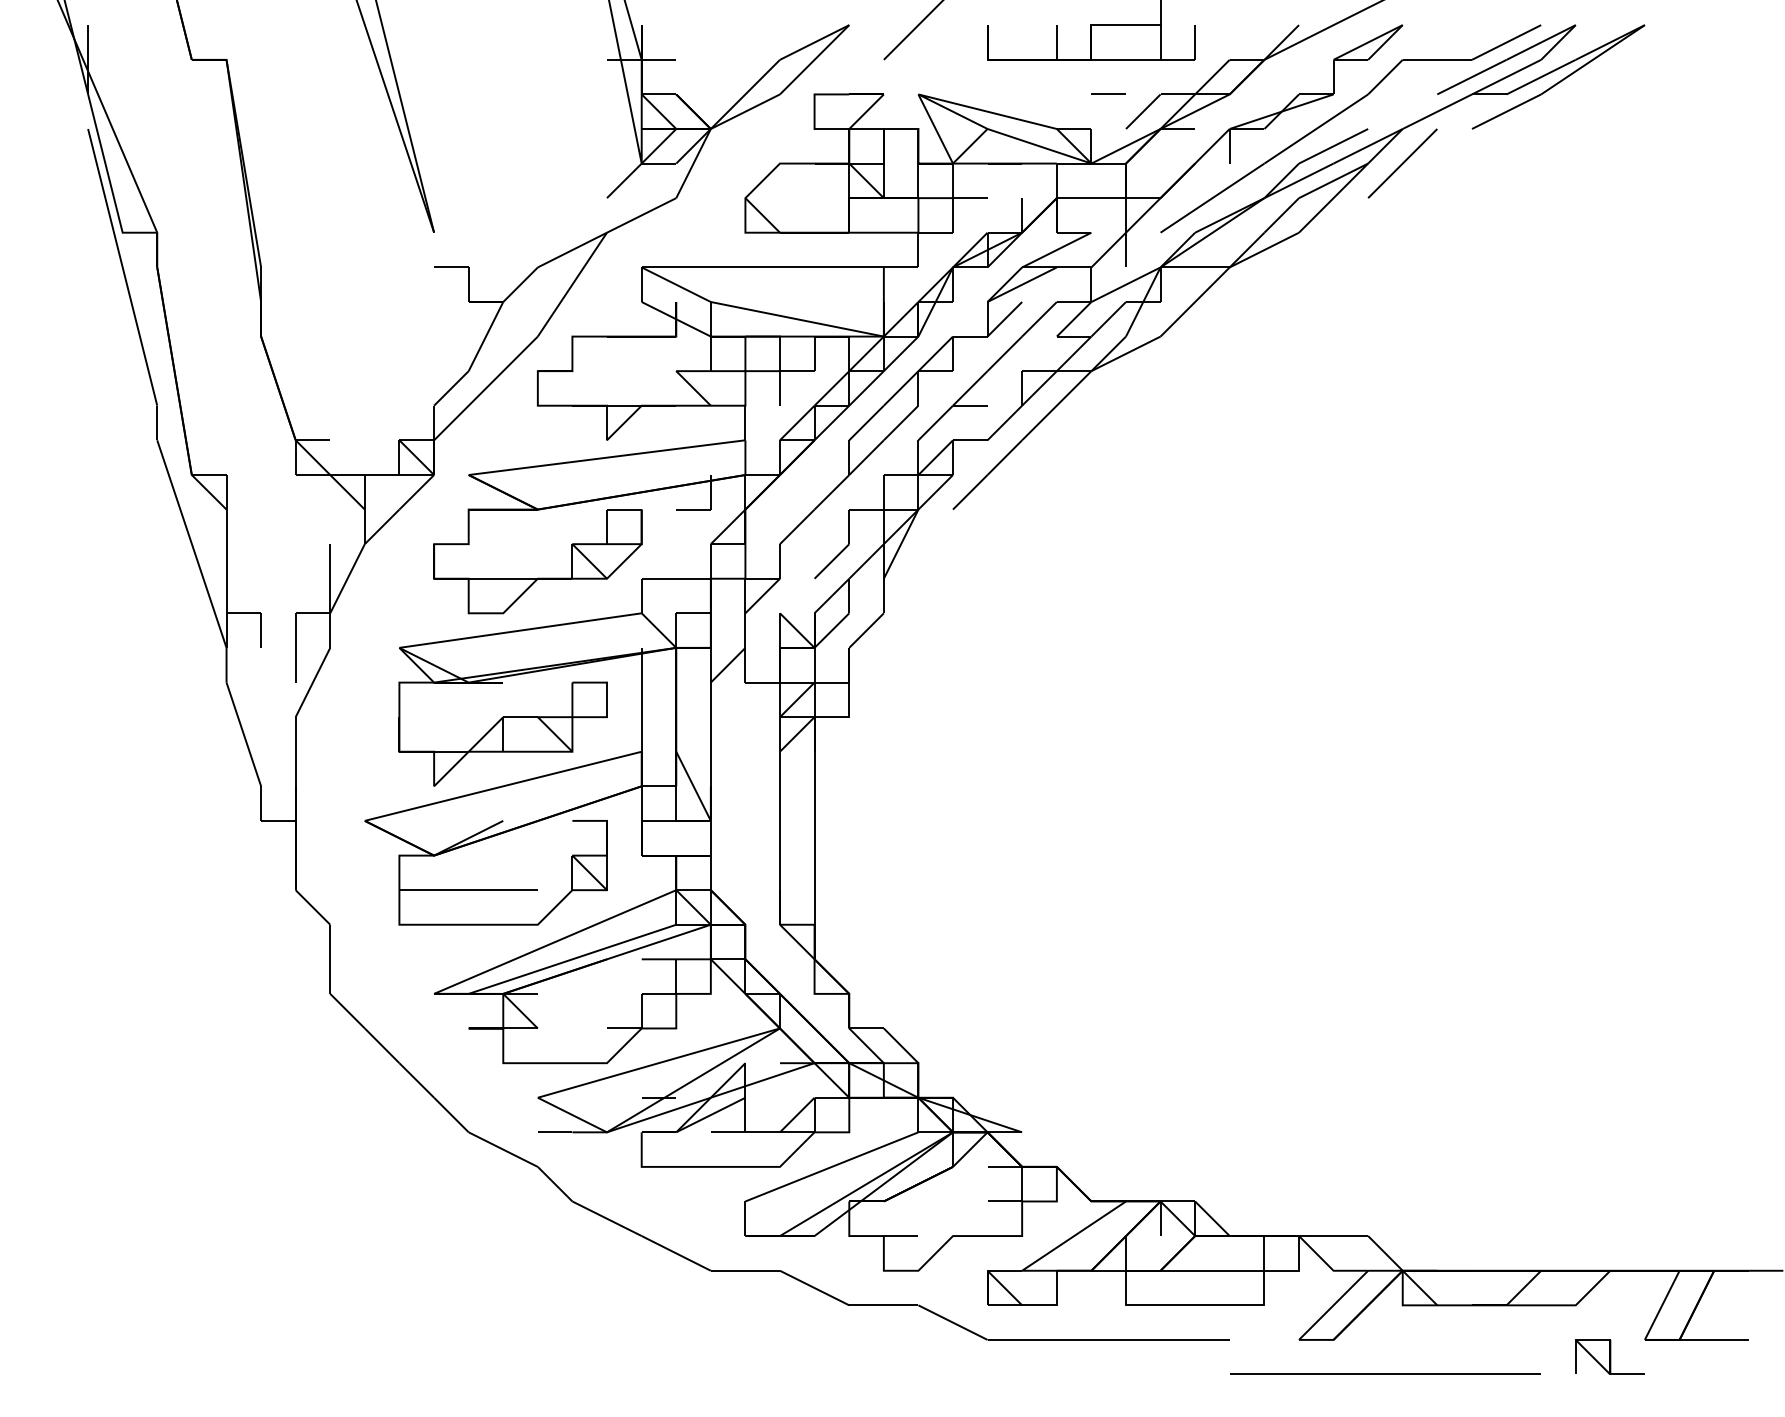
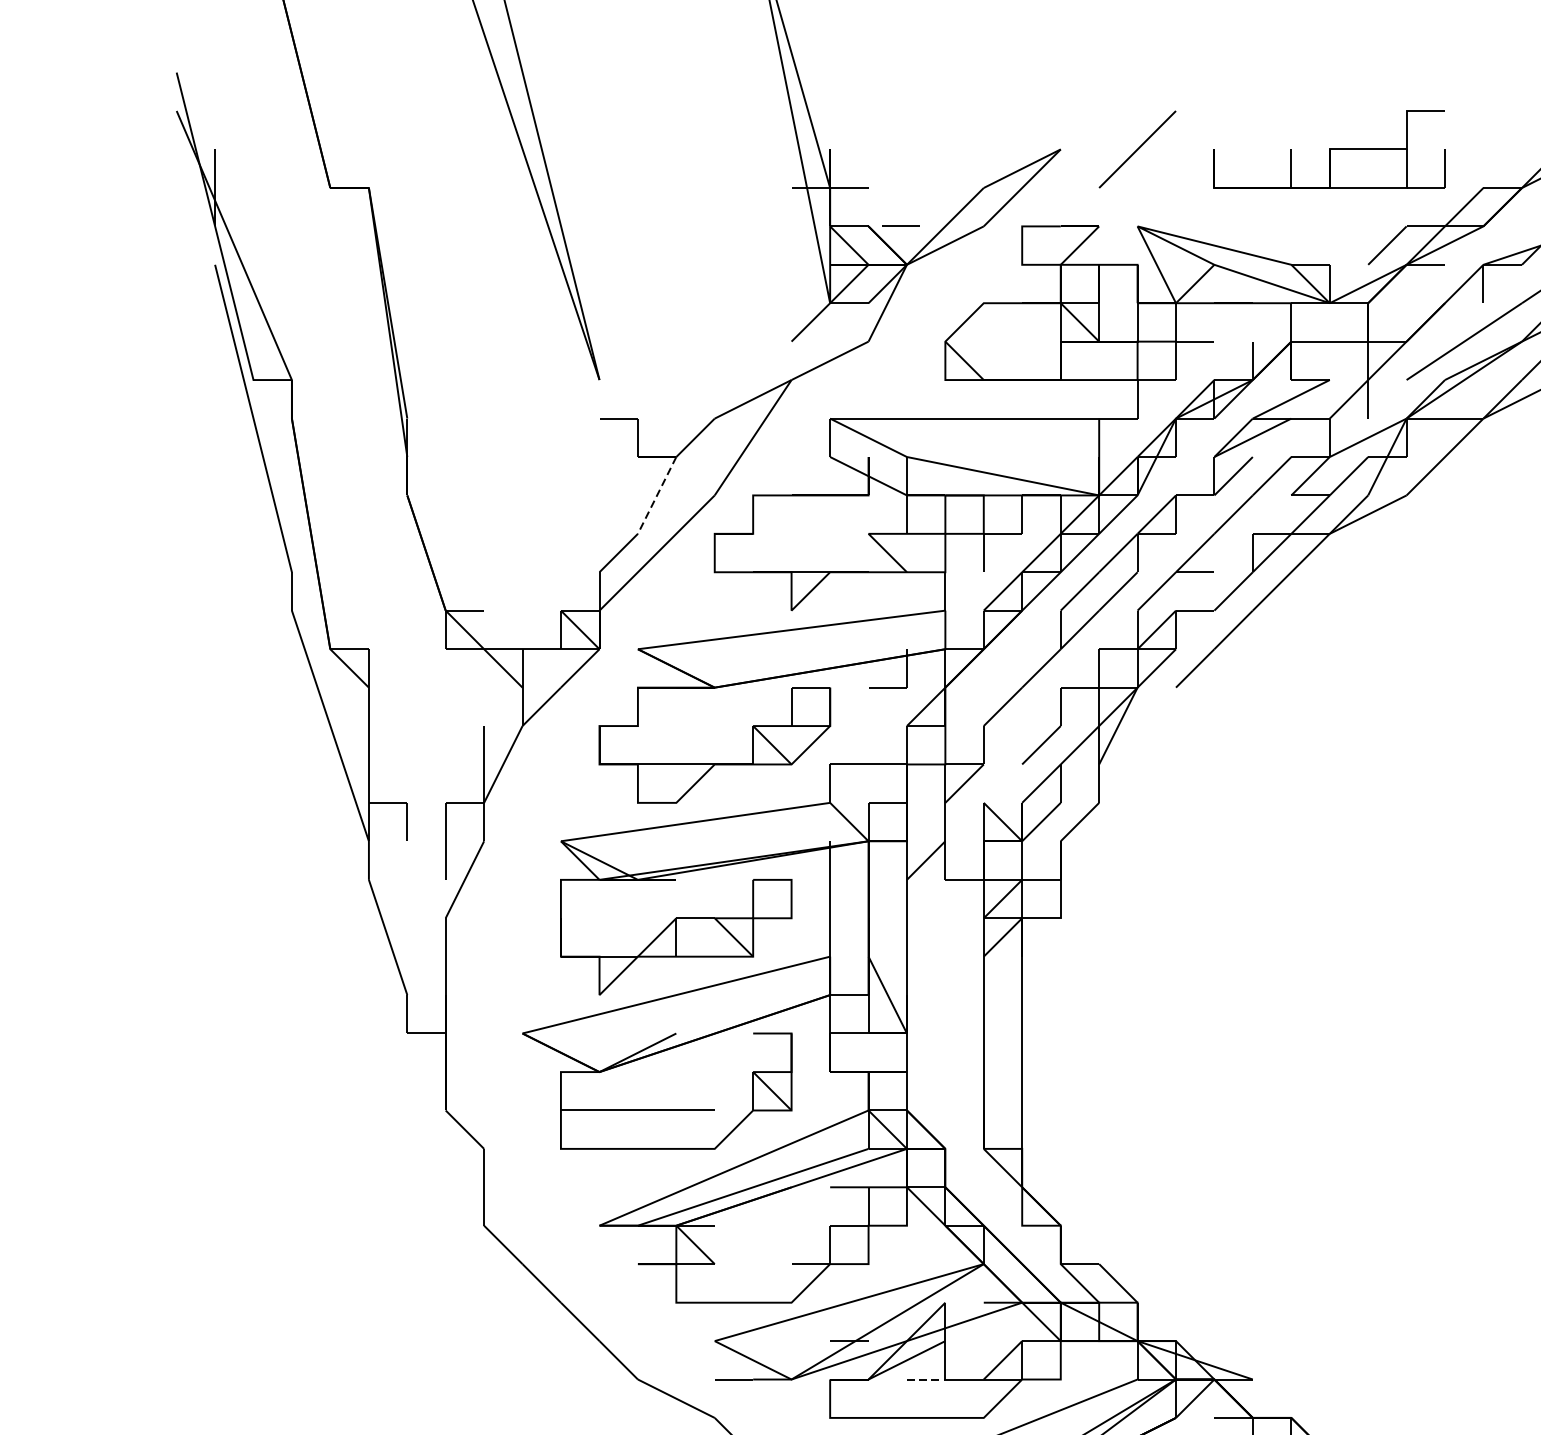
line: (1108, 93) -> (901, 225), moved
line: (485, 336) -> (656, 495), solid -> dashed
line: (728, 1132) -> (926, 1379), solid -> dashed

